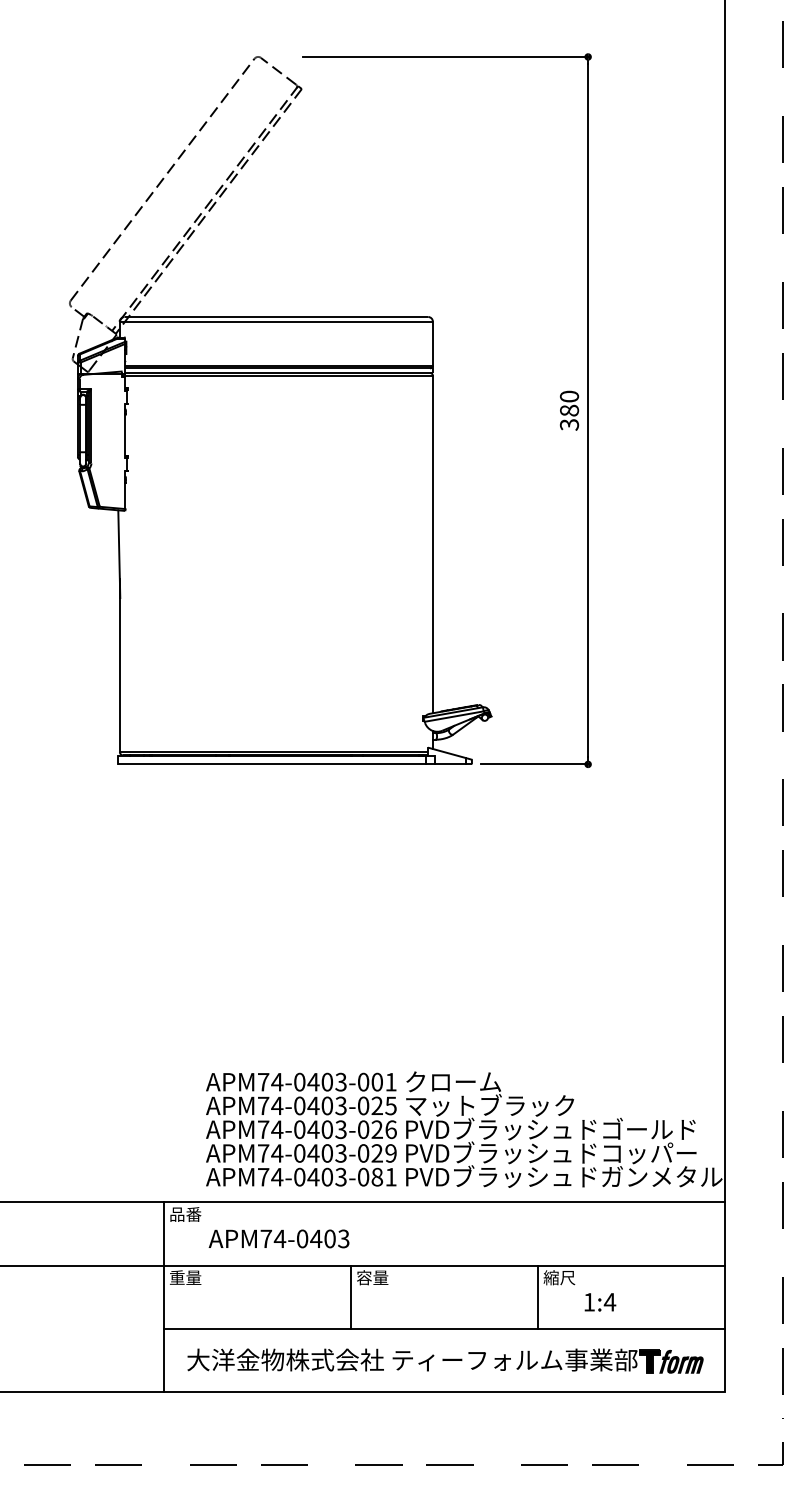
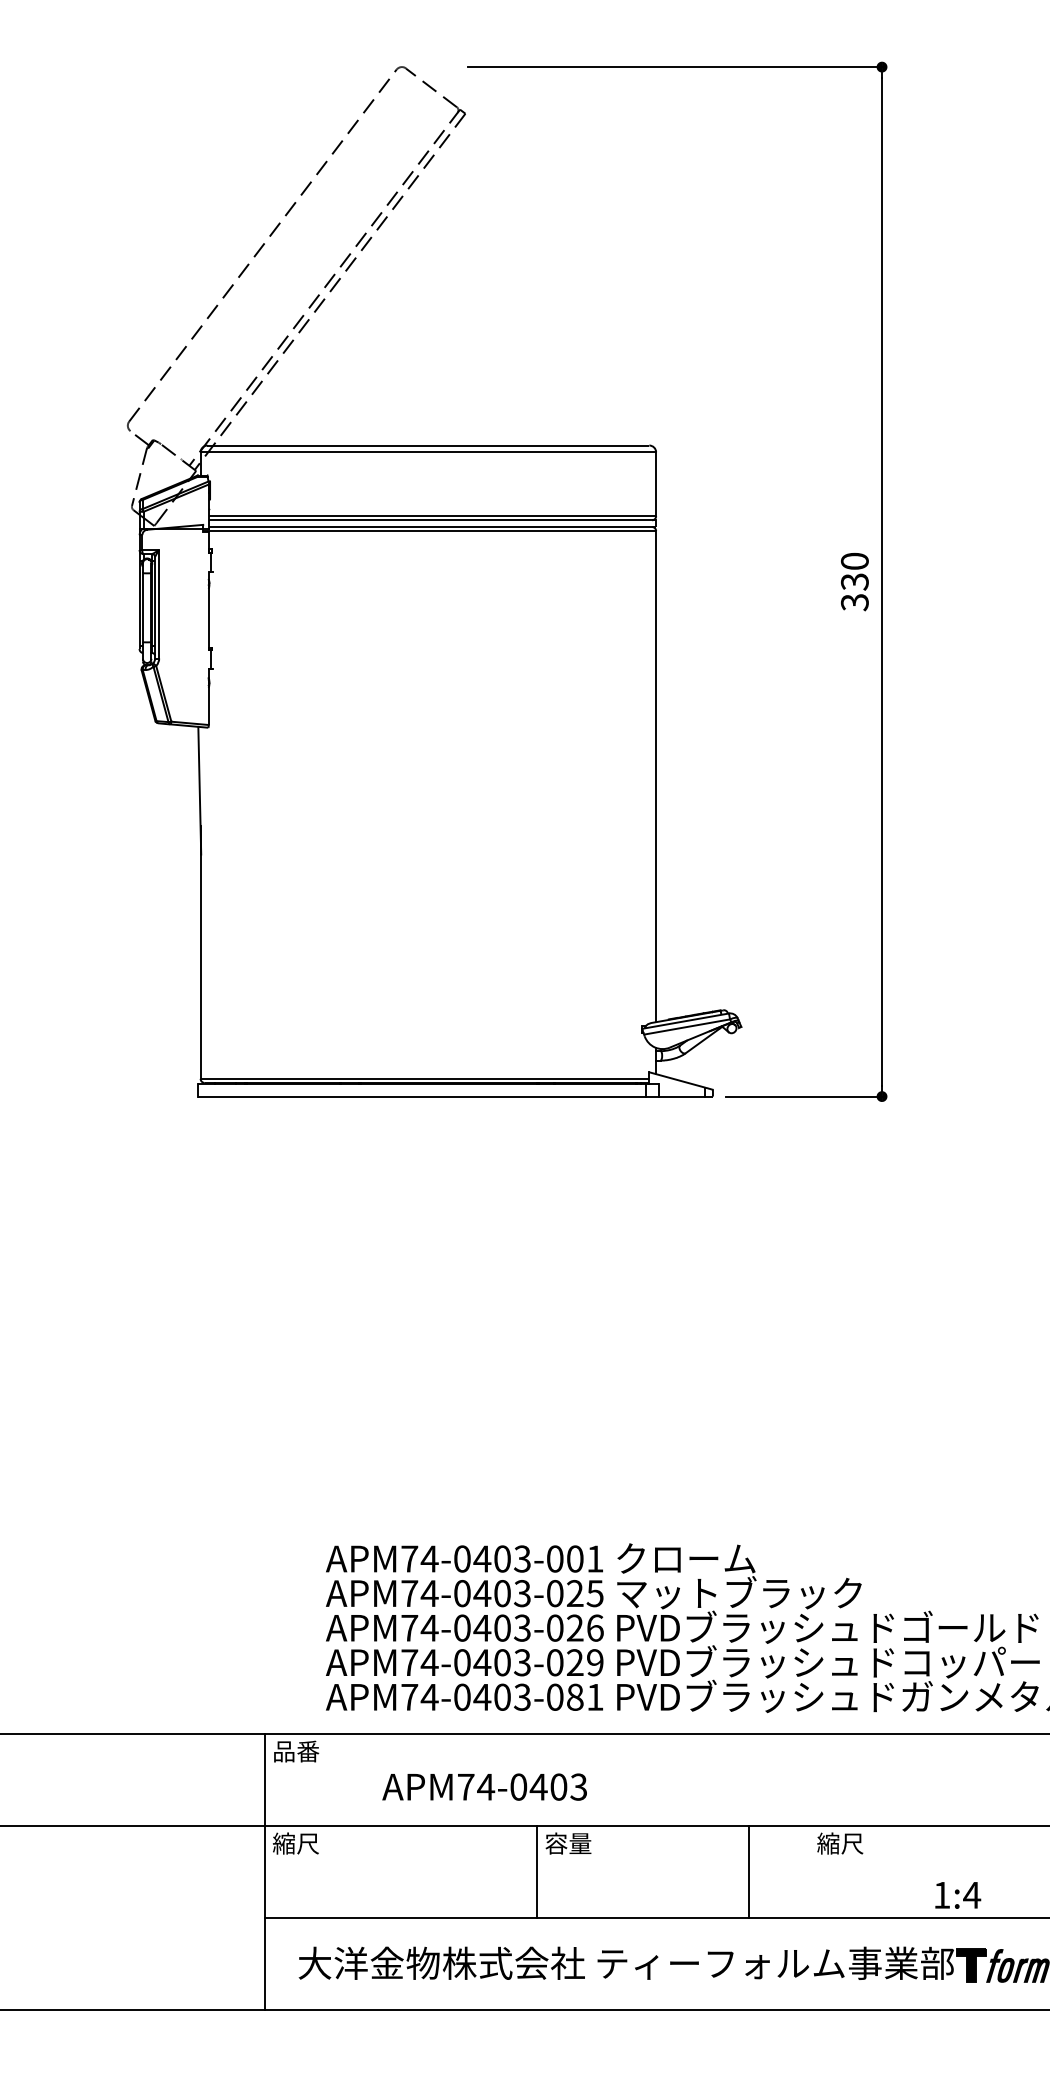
text: (569, 410) -> (854, 581), 380 -> 330
text: (278, 1238) -> (483, 1786), moved
text: (185, 1277) -> (296, 1843), 重量 -> 縮尺
line: (537, 1296) -> (748, 1870), moved
text: (600, 1302) -> (958, 1895), moved

